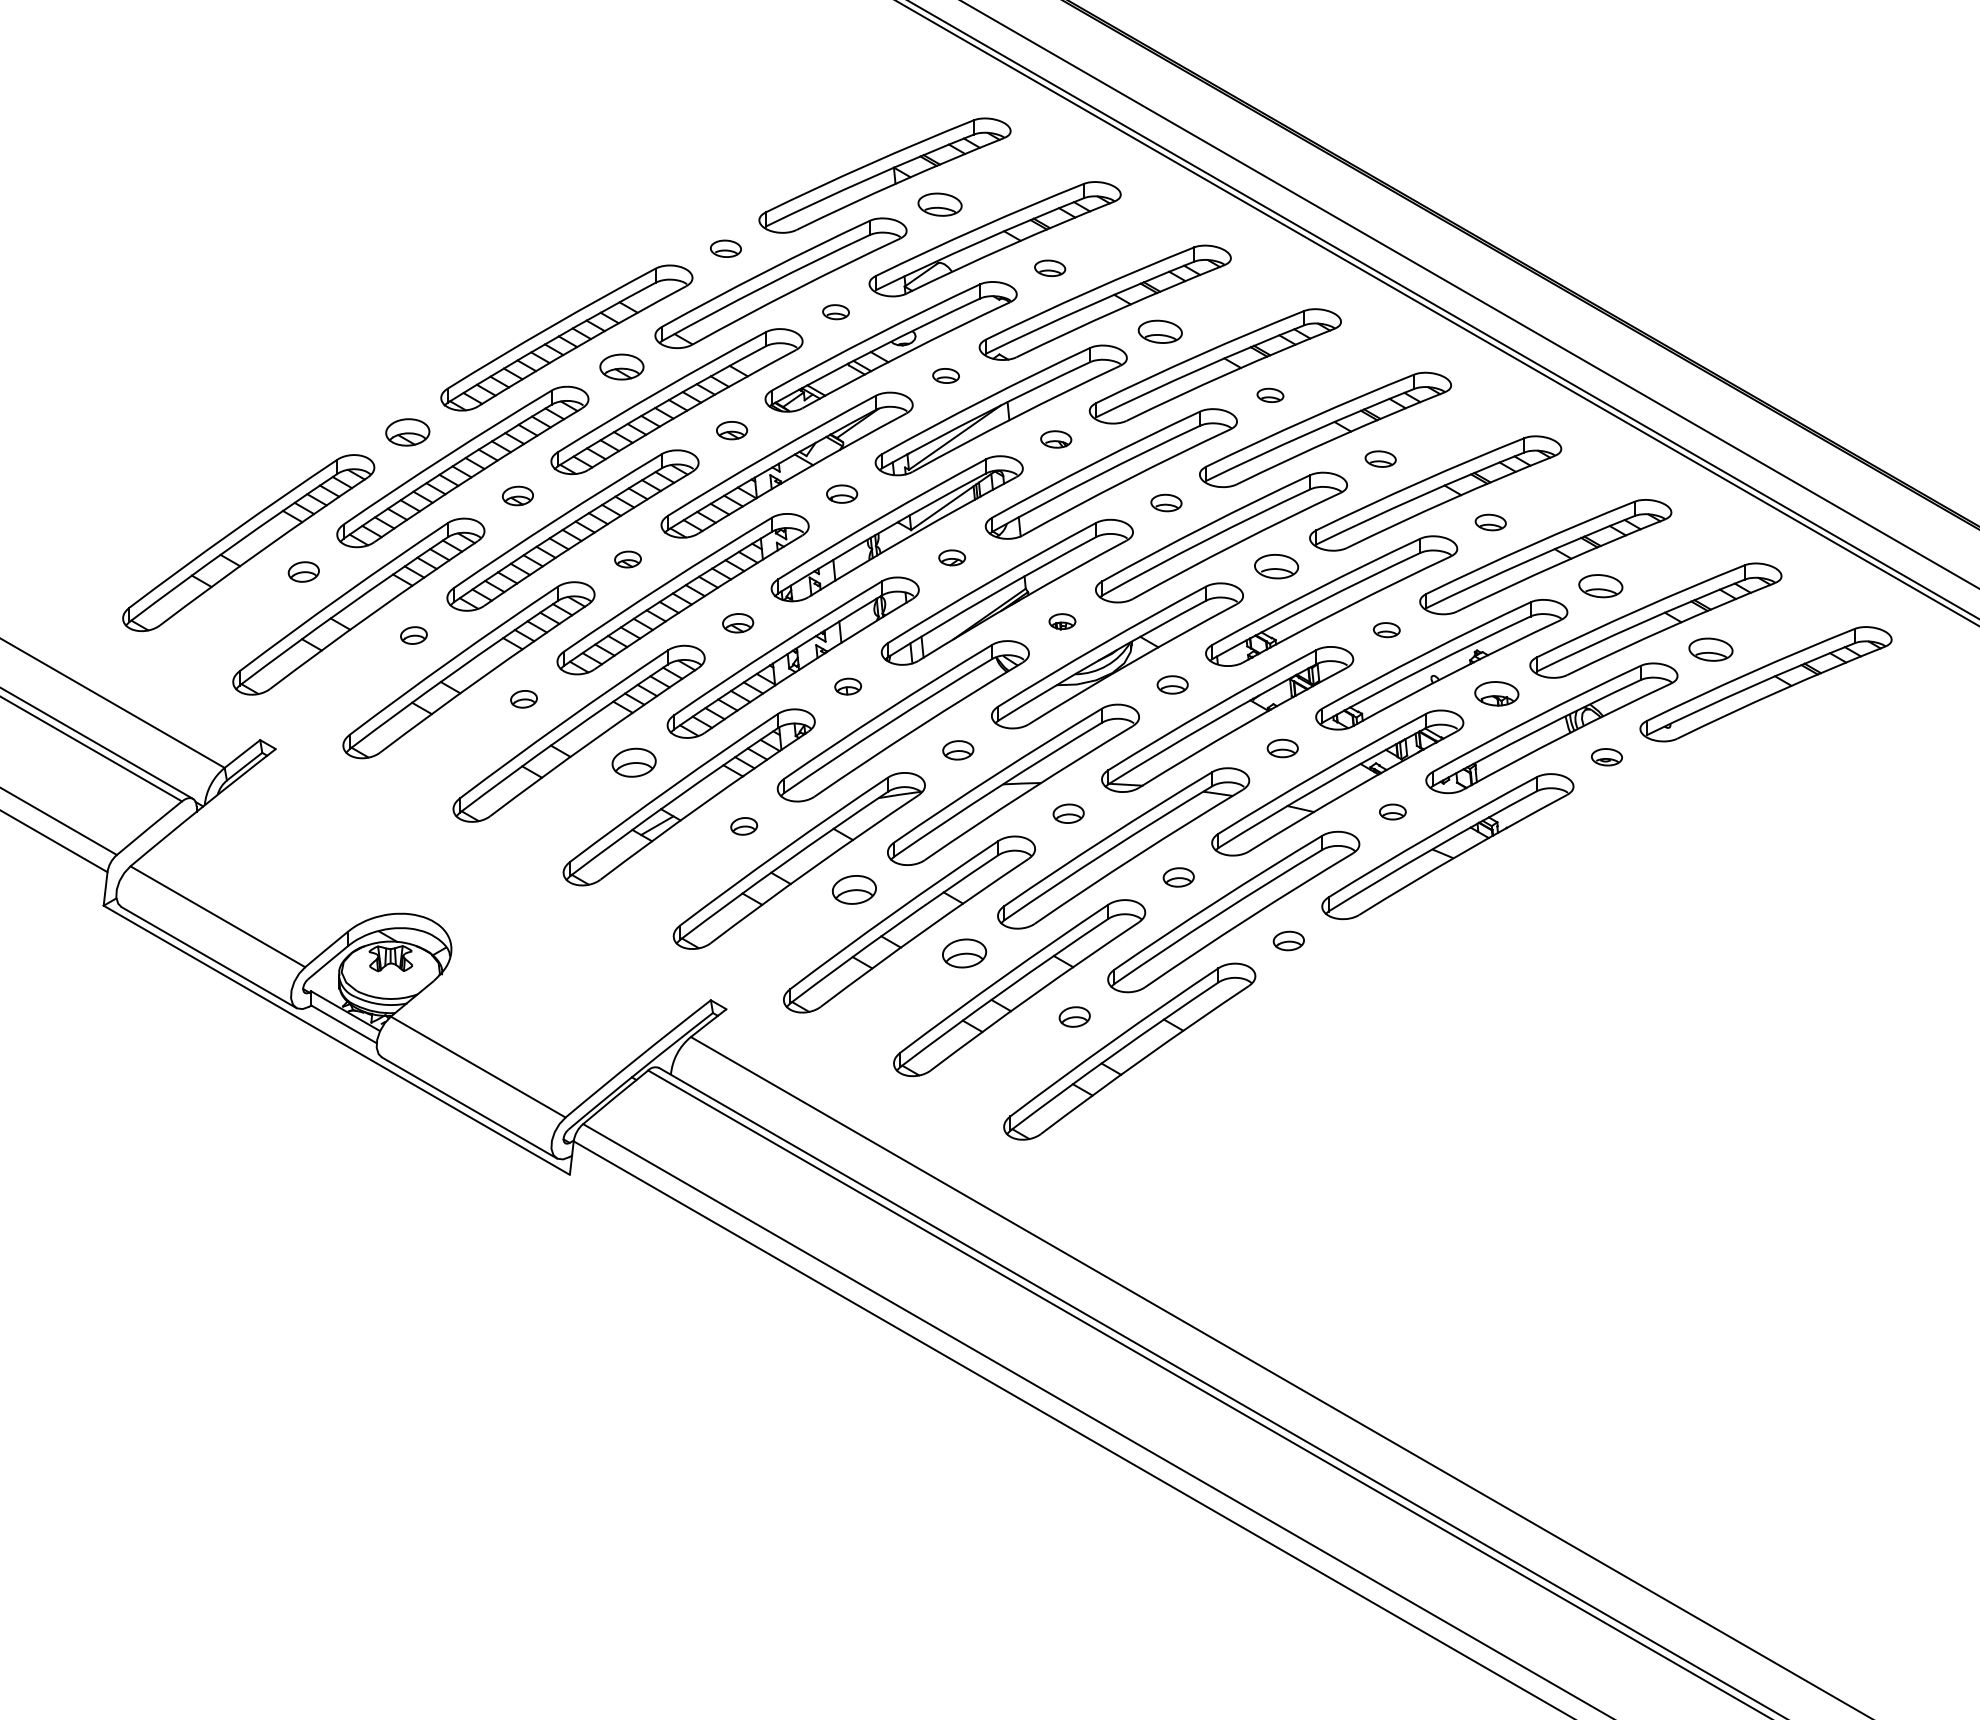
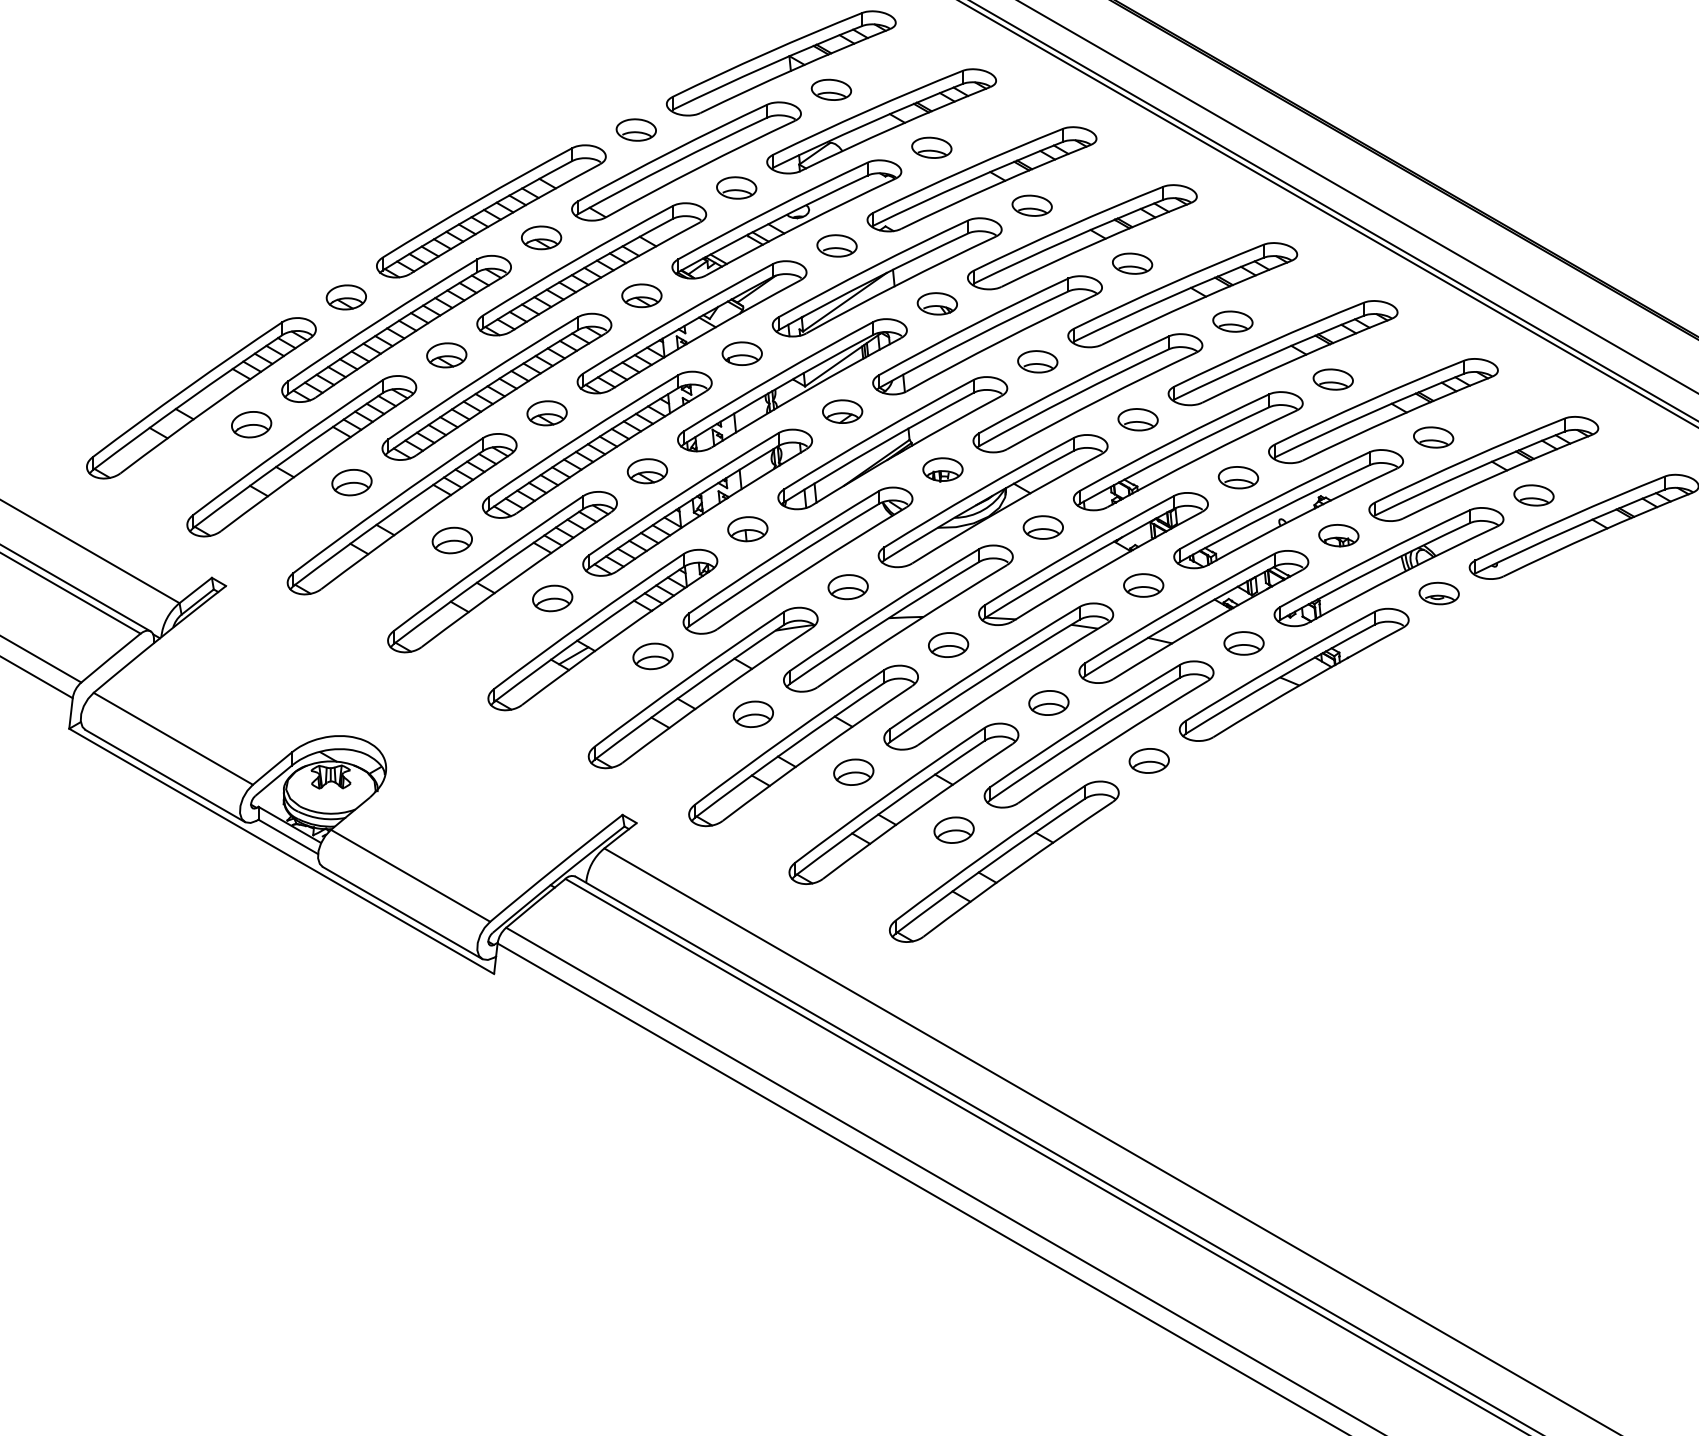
part: (725, 248) -> (635, 129), size x1.43
part: (1049, 268) -> (931, 148), size x1.43
part: (835, 311) -> (736, 187), size x1.67
part: (945, 375) -> (836, 245), size x1.67
part: (1270, 395) -> (1132, 263), size x1.67
part: (731, 430) -> (641, 295), size x1.43
part: (1055, 439) -> (936, 303), size x1.43
part: (1380, 459) -> (1232, 322), size x1.43
part: (841, 493) -> (741, 353), size x1.43
part: (517, 495) -> (446, 354), size x1.43
part: (1166, 502) -> (1037, 361), size x1.43
part: (1490, 522) -> (1333, 379), size x1.43
part: (951, 557) -> (841, 411), size x1.67
part: (627, 559) -> (546, 413), size x1.67
part: (303, 571) -> (251, 424), size x1.43
part: (1062, 621) -> (943, 469), size x1.67
part: (737, 623) -> (646, 471), size x1.43
part: (1386, 629) -> (1238, 477), size x1.67
part: (413, 635) -> (351, 482), size x1.67
part: (1172, 684) -> (1043, 527), size x1.43
part: (847, 686) -> (747, 528), size x1.67
part: (523, 699) -> (451, 540), size x1.67
part: (1282, 748) -> (1143, 585), size x1.43
part: (957, 750) -> (847, 587), size x1.43
part: (1606, 756) -> (1438, 592), size x1.43
part: (1392, 811) -> (1243, 642), size x1.67
part: (1068, 813) -> (948, 644), size x1.43
part: (743, 826) -> (652, 656), size x1.67
part: (1178, 877) -> (1048, 703), size x1.43
part: (1288, 940) -> (1148, 760), size x1.43
part: (1074, 1016) -> (953, 829), size x1.43

